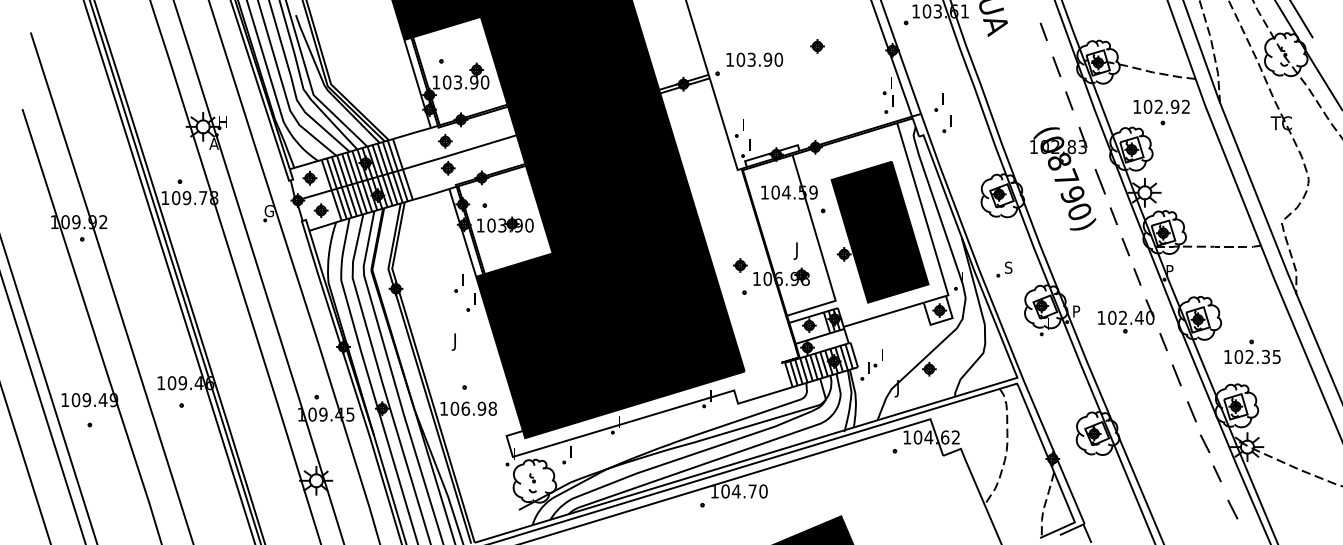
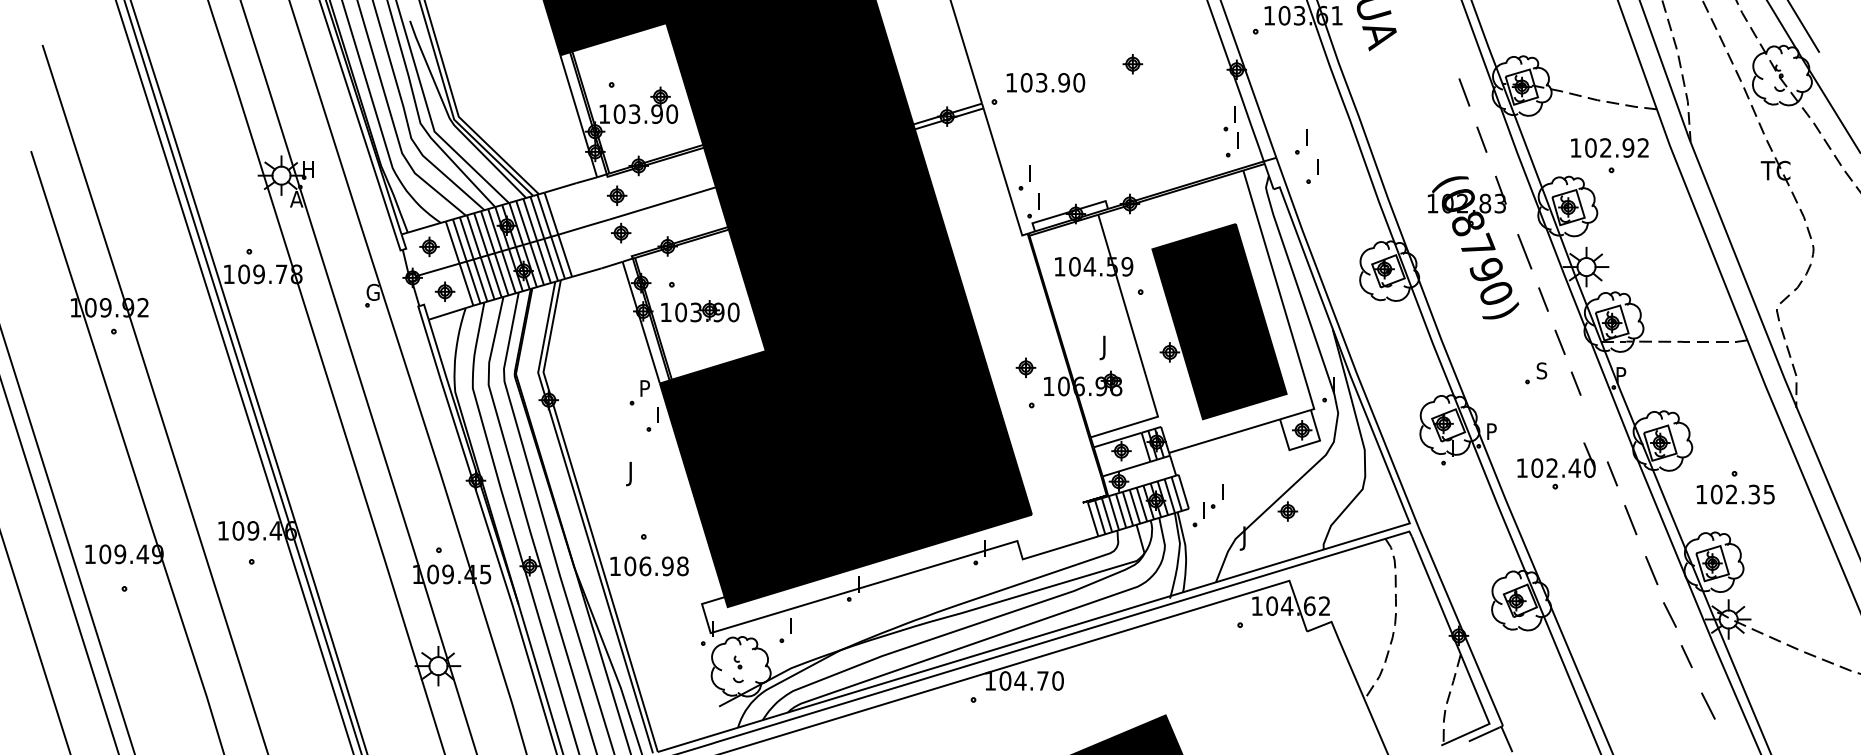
line: (1043, 31) -> (1446, 43), removed
part: (1004, 269) -> (1536, 373), moved
text: (465, 280) -> (645, 388), I -> P
part: (1126, 316) -> (1556, 466), moved

